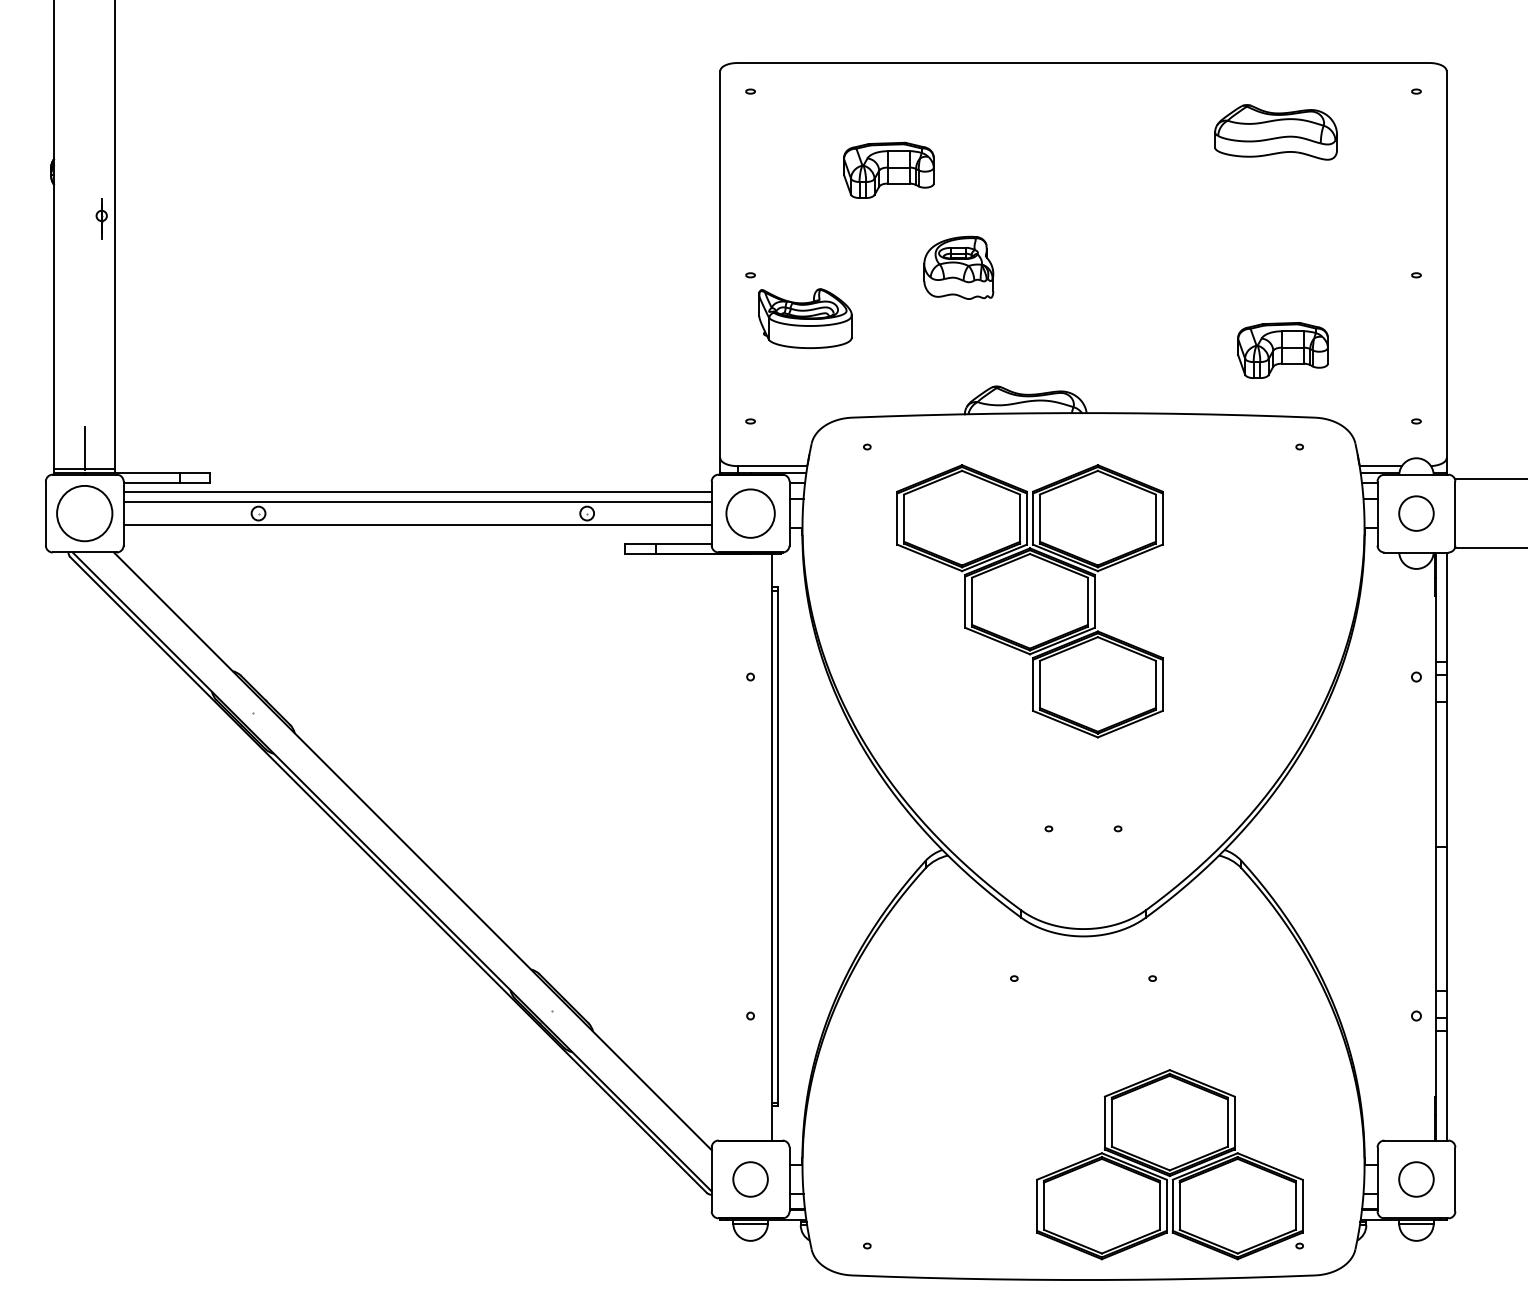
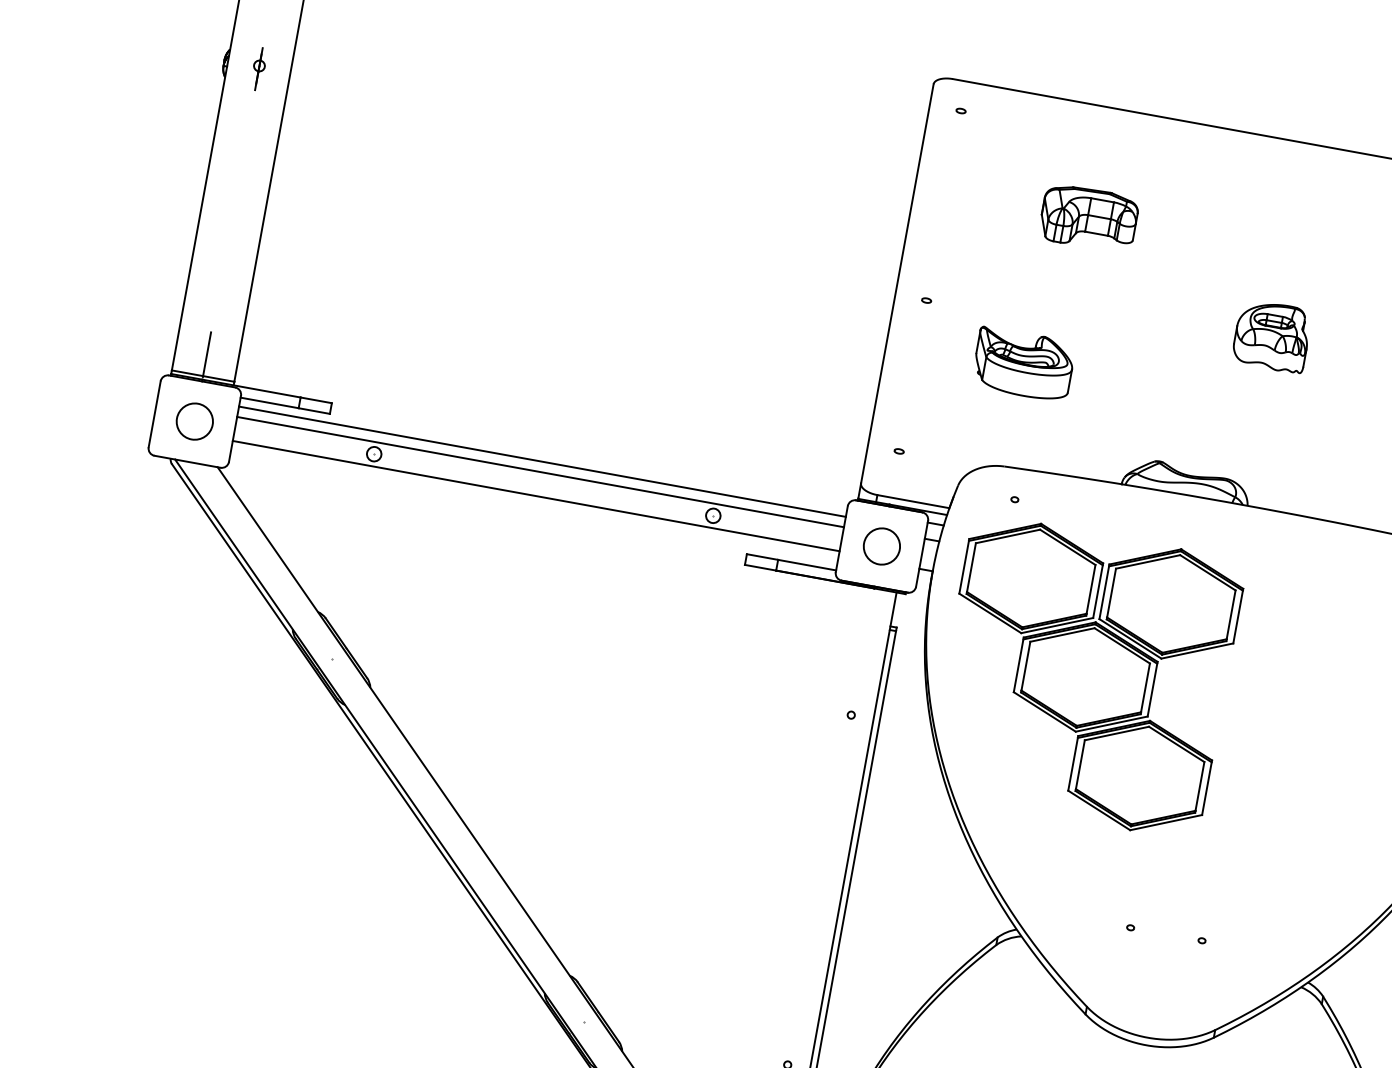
part: (101, 218) -> (258, 68), moved
part: (958, 267) -> (1271, 335), moved
part: (805, 318) -> (1023, 364), moved
circle: (84, 513) -> (194, 421), size x0.62
circle: (750, 513) -> (881, 546), size x0.71
part: (1029, 601) -> (1085, 677), moved

